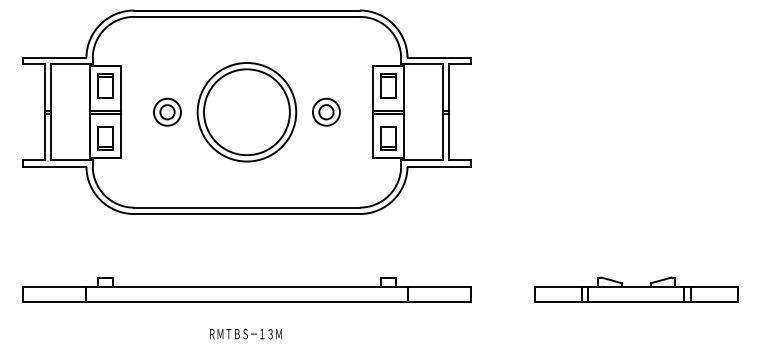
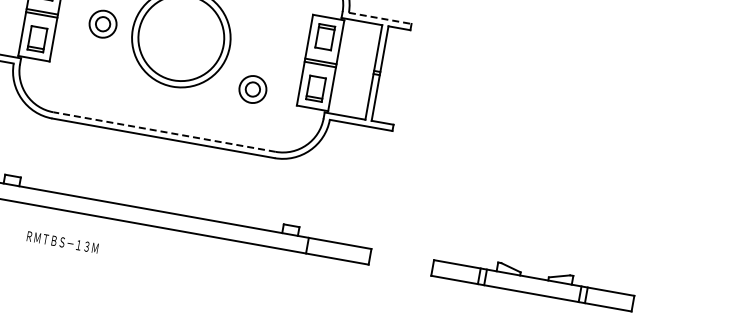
line: (439, 57) -> (380, 18), solid -> dashed
part: (326, 111) -> (253, 88), moved
line: (246, 207) -> (164, 131), solid -> dashed
text: (245, 334) -> (62, 242), moved

